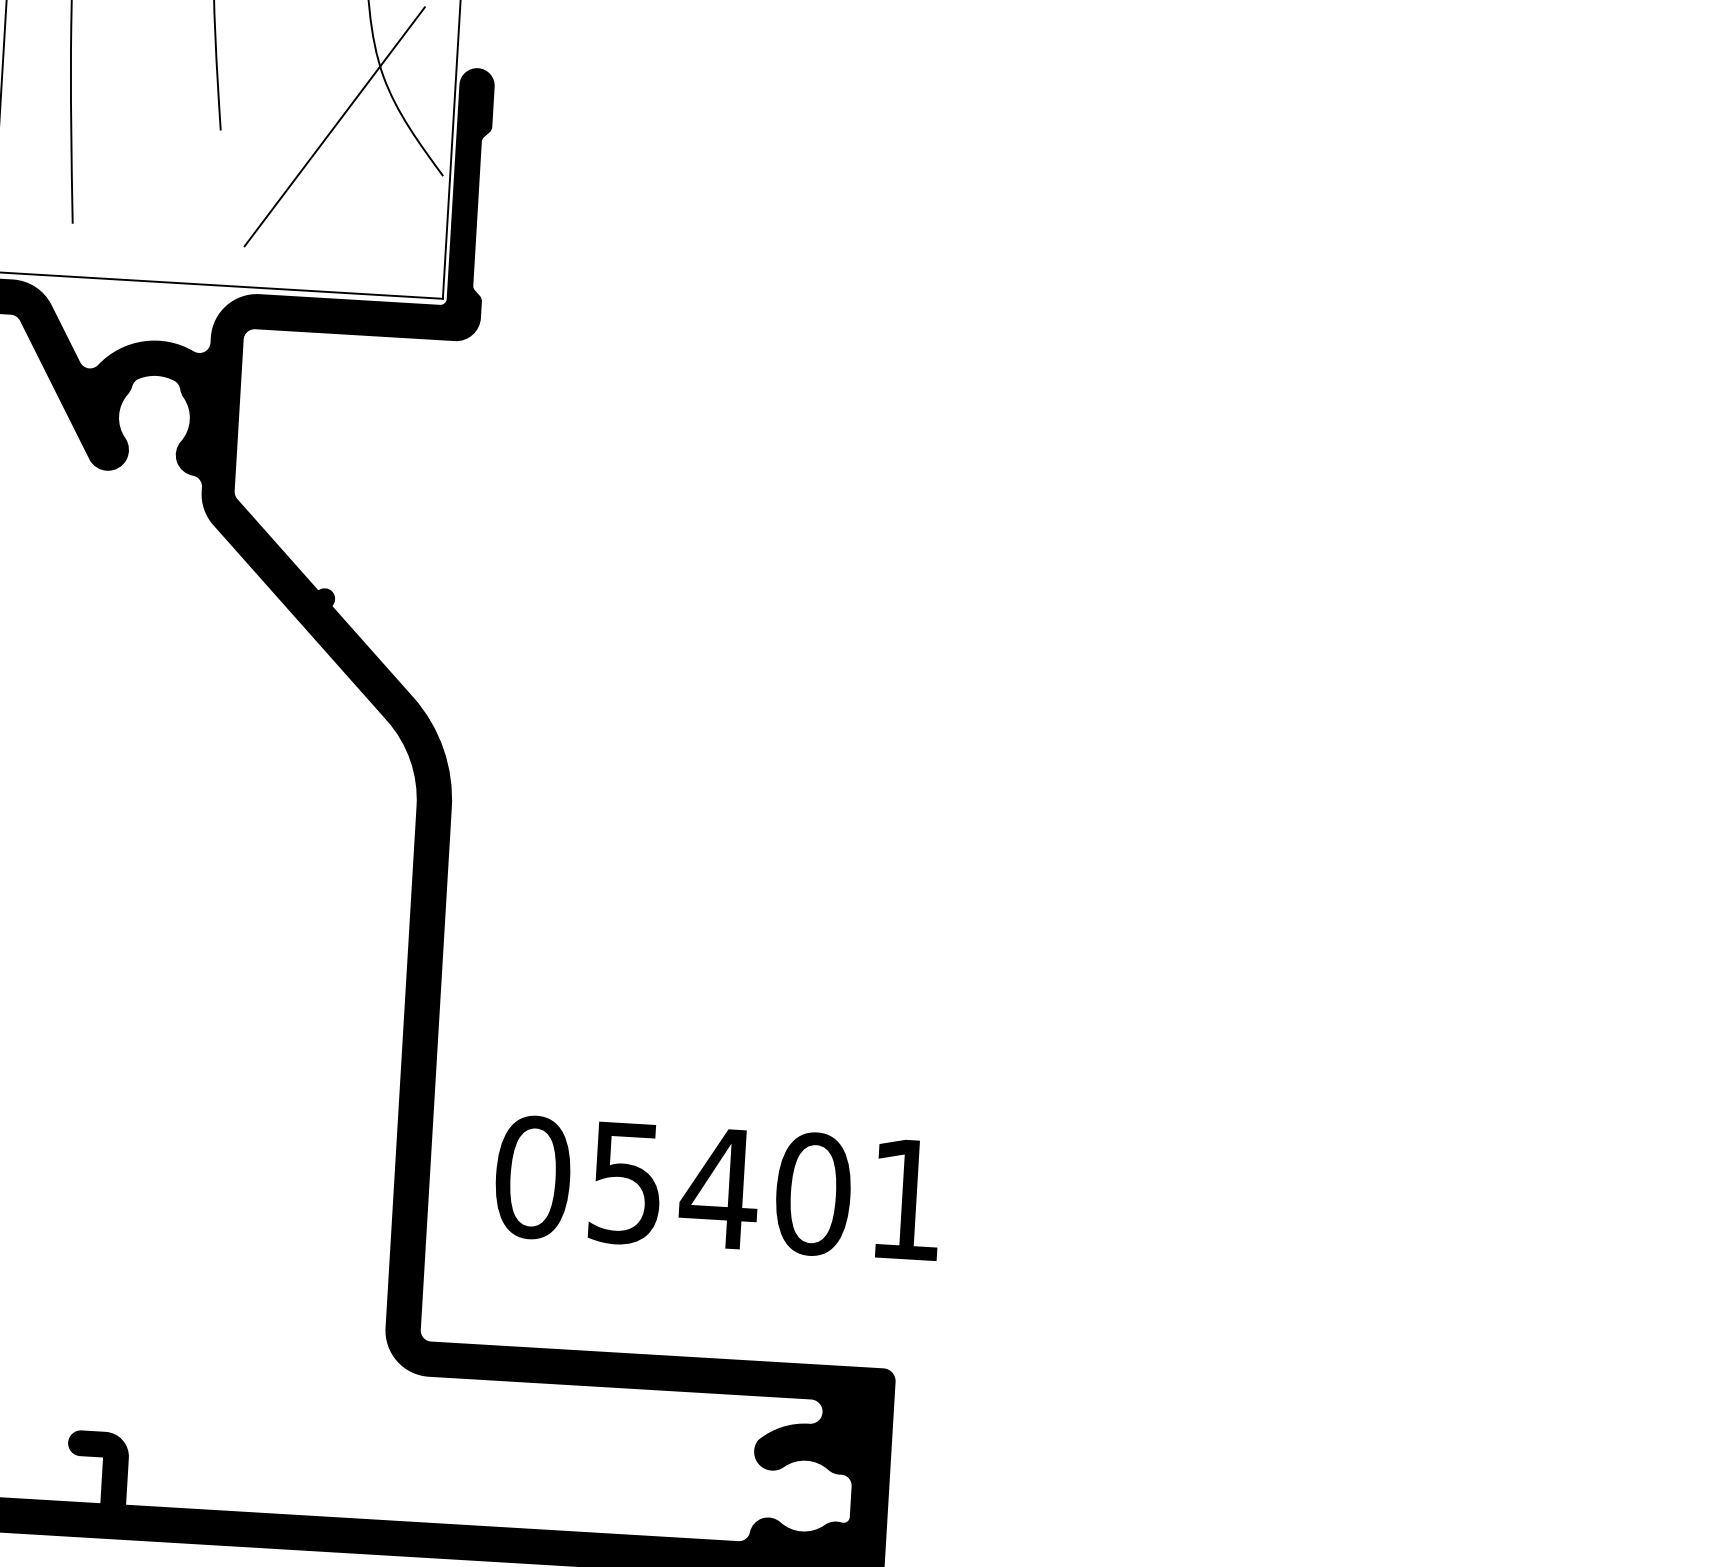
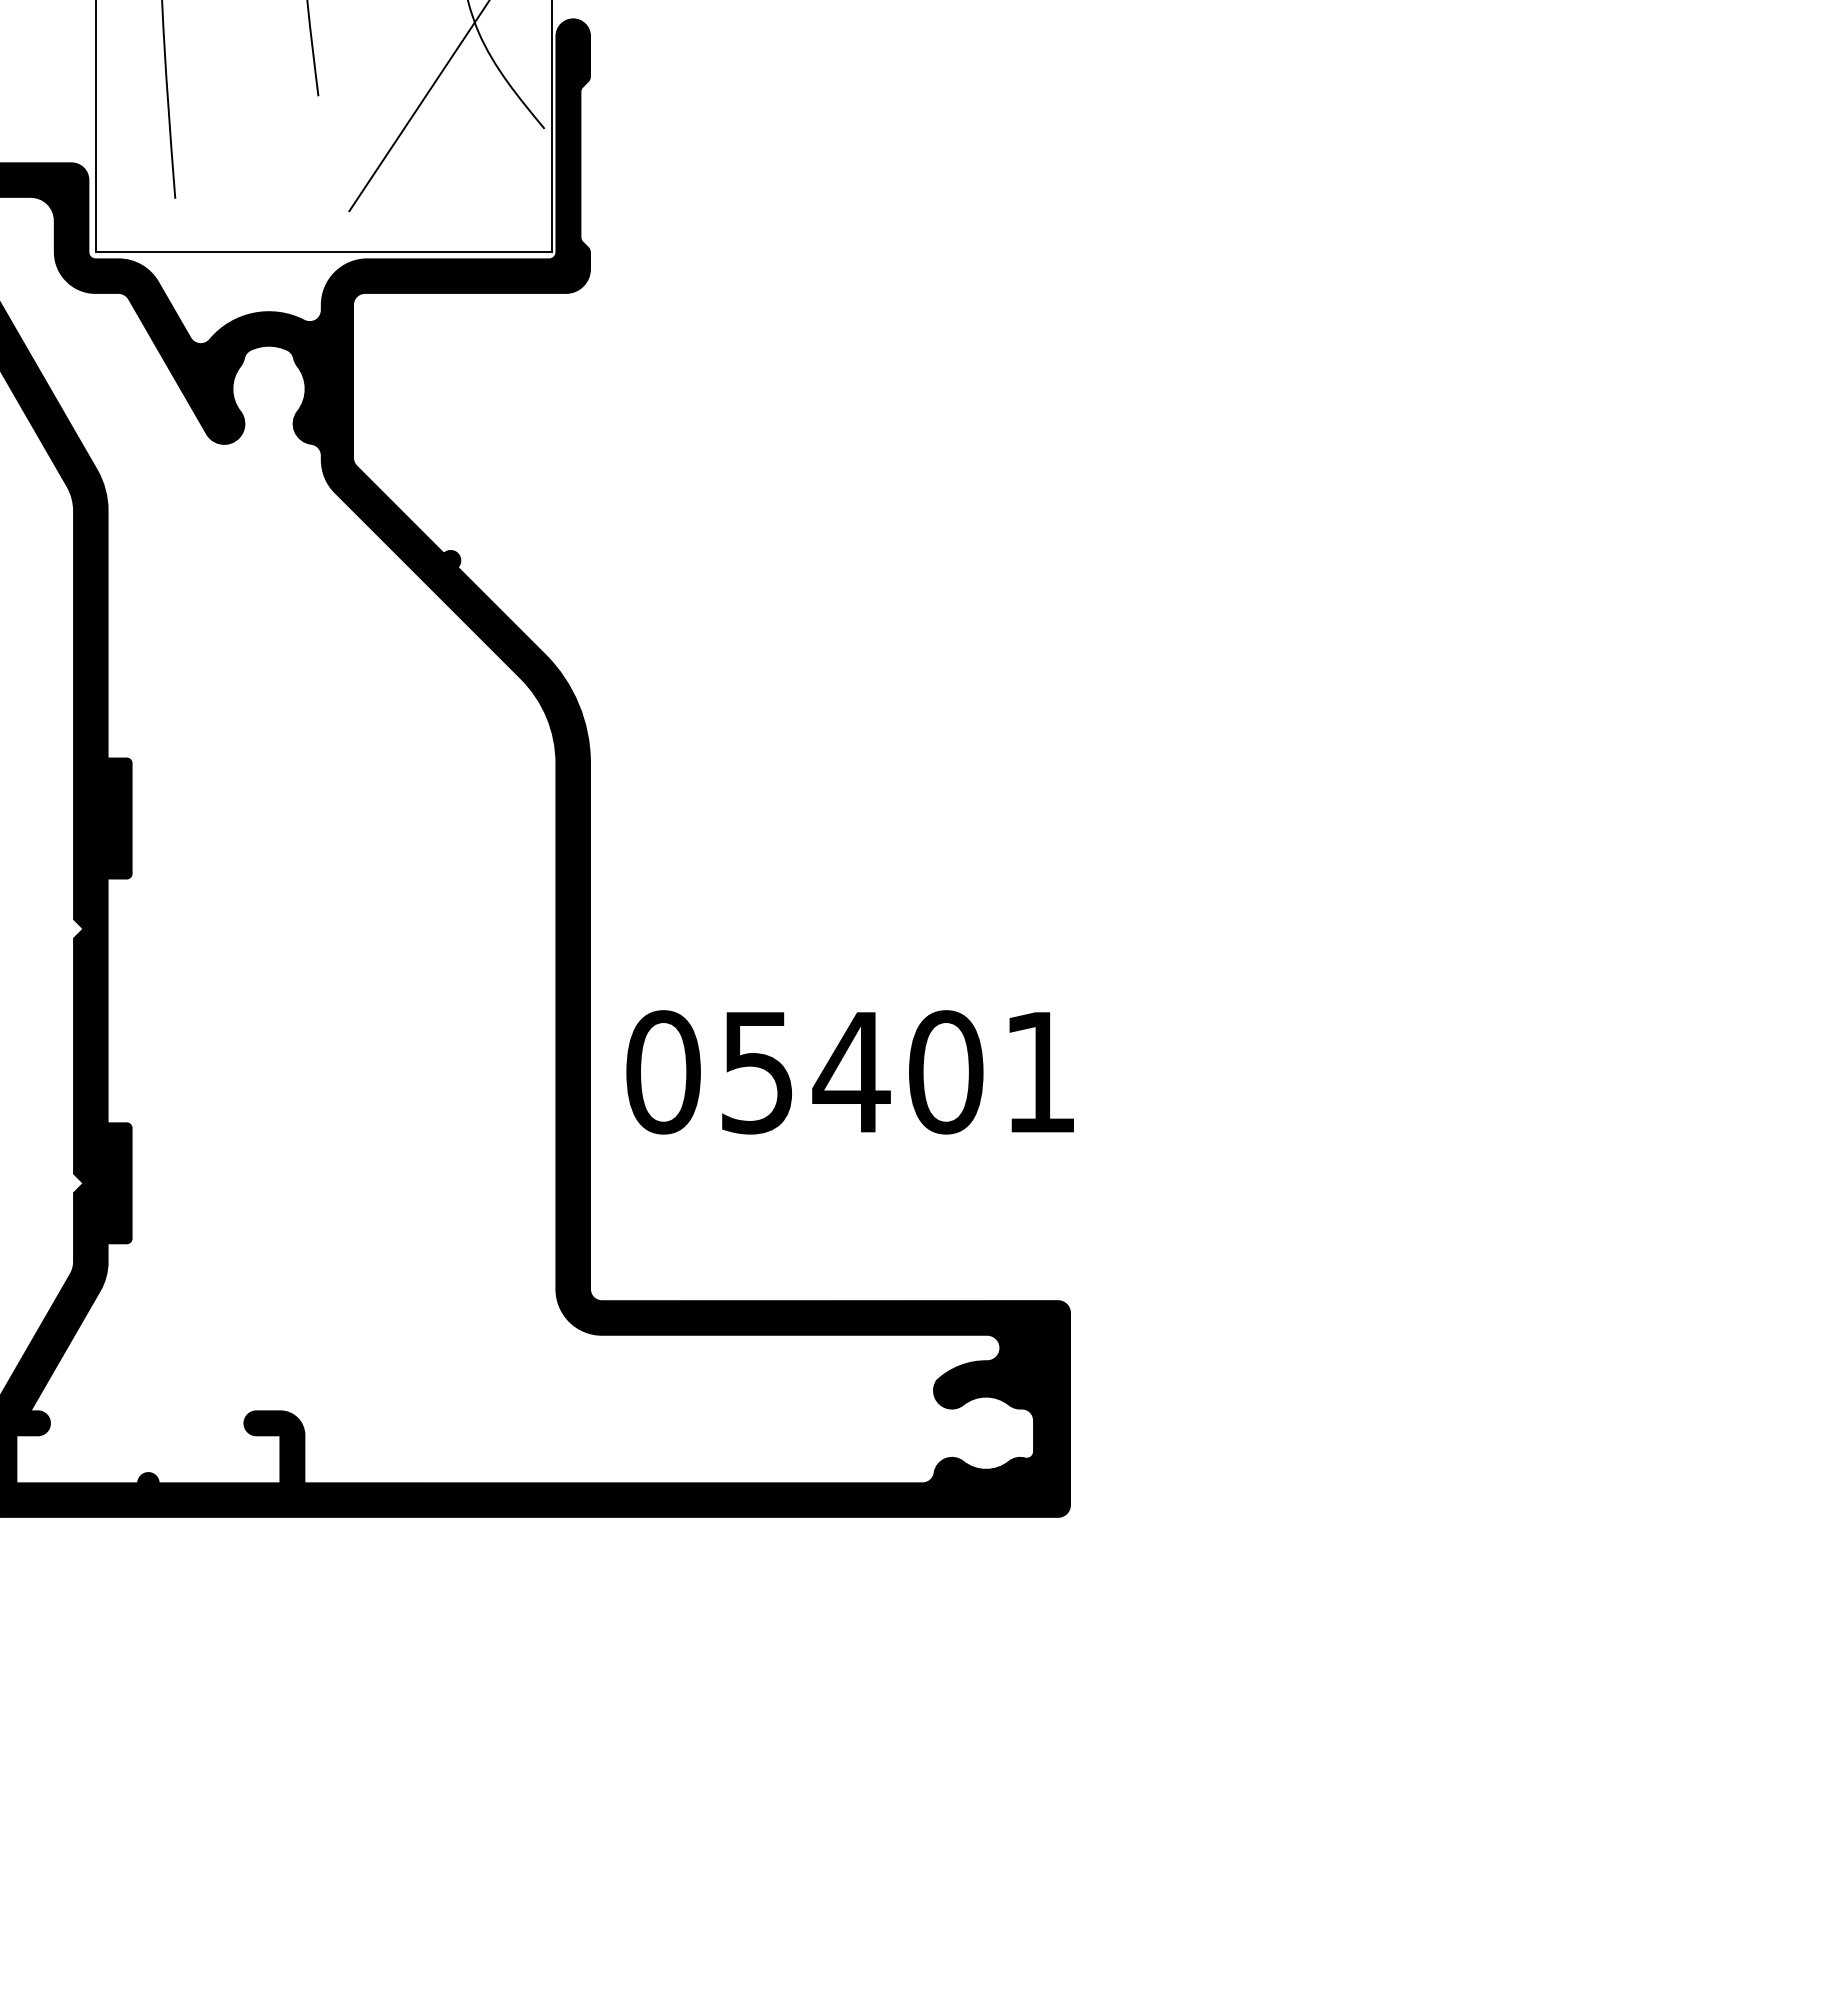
text: (717, 1188) -> (849, 1072), moved

